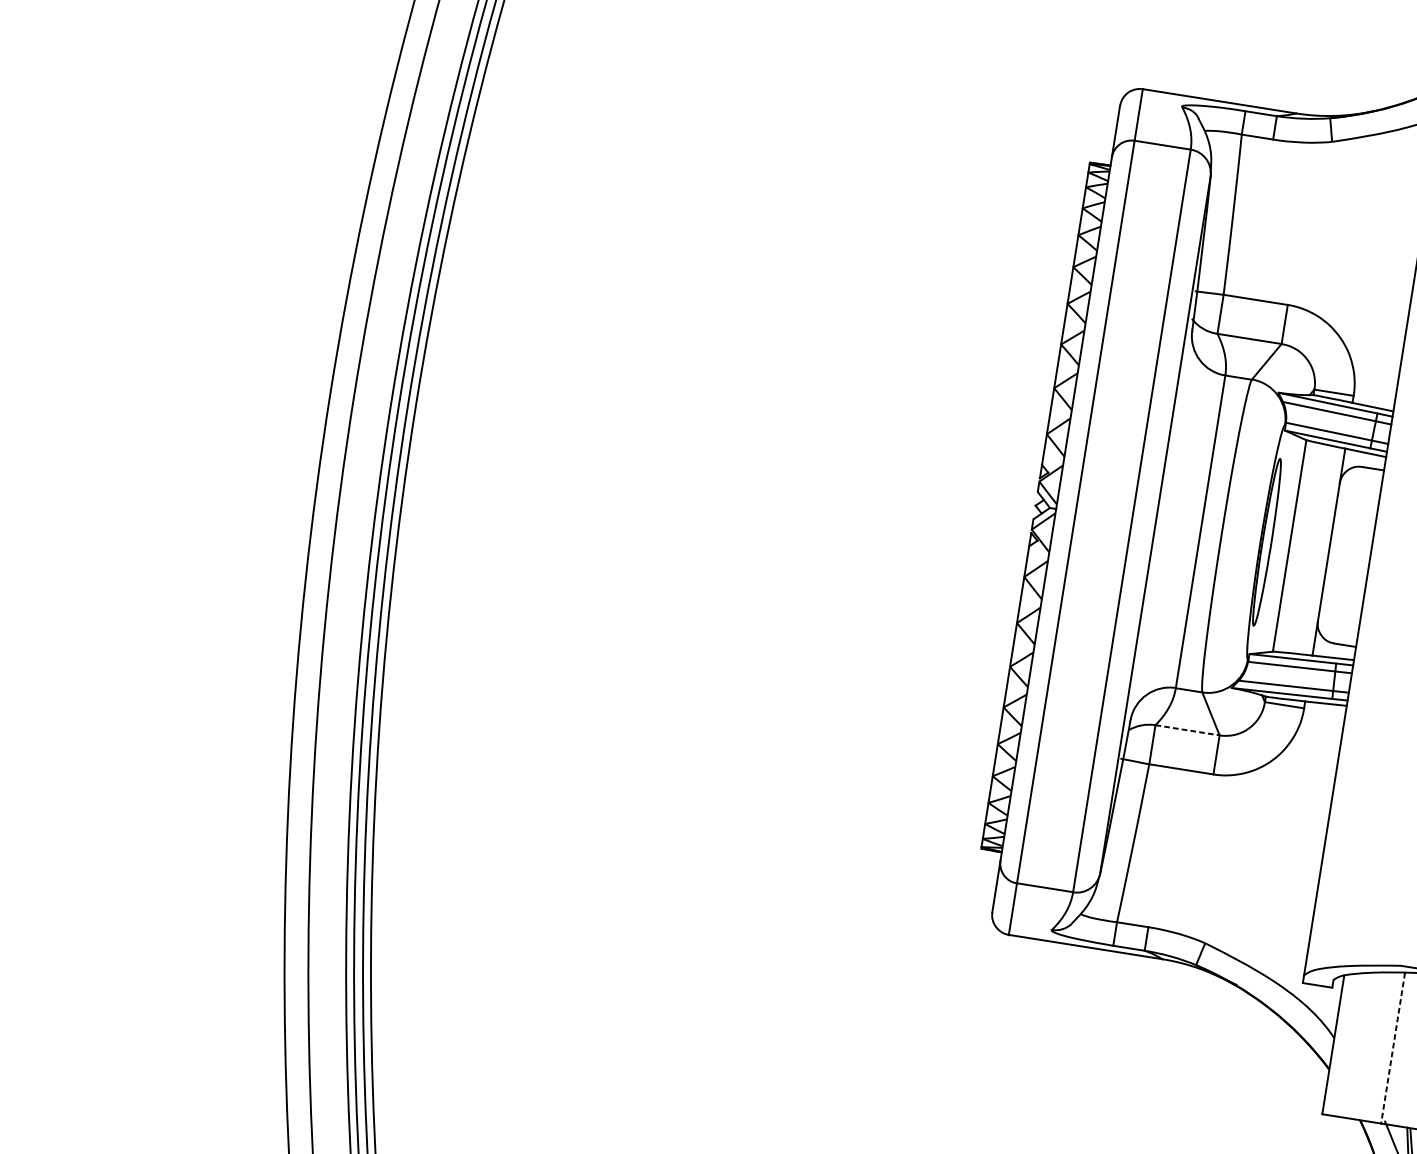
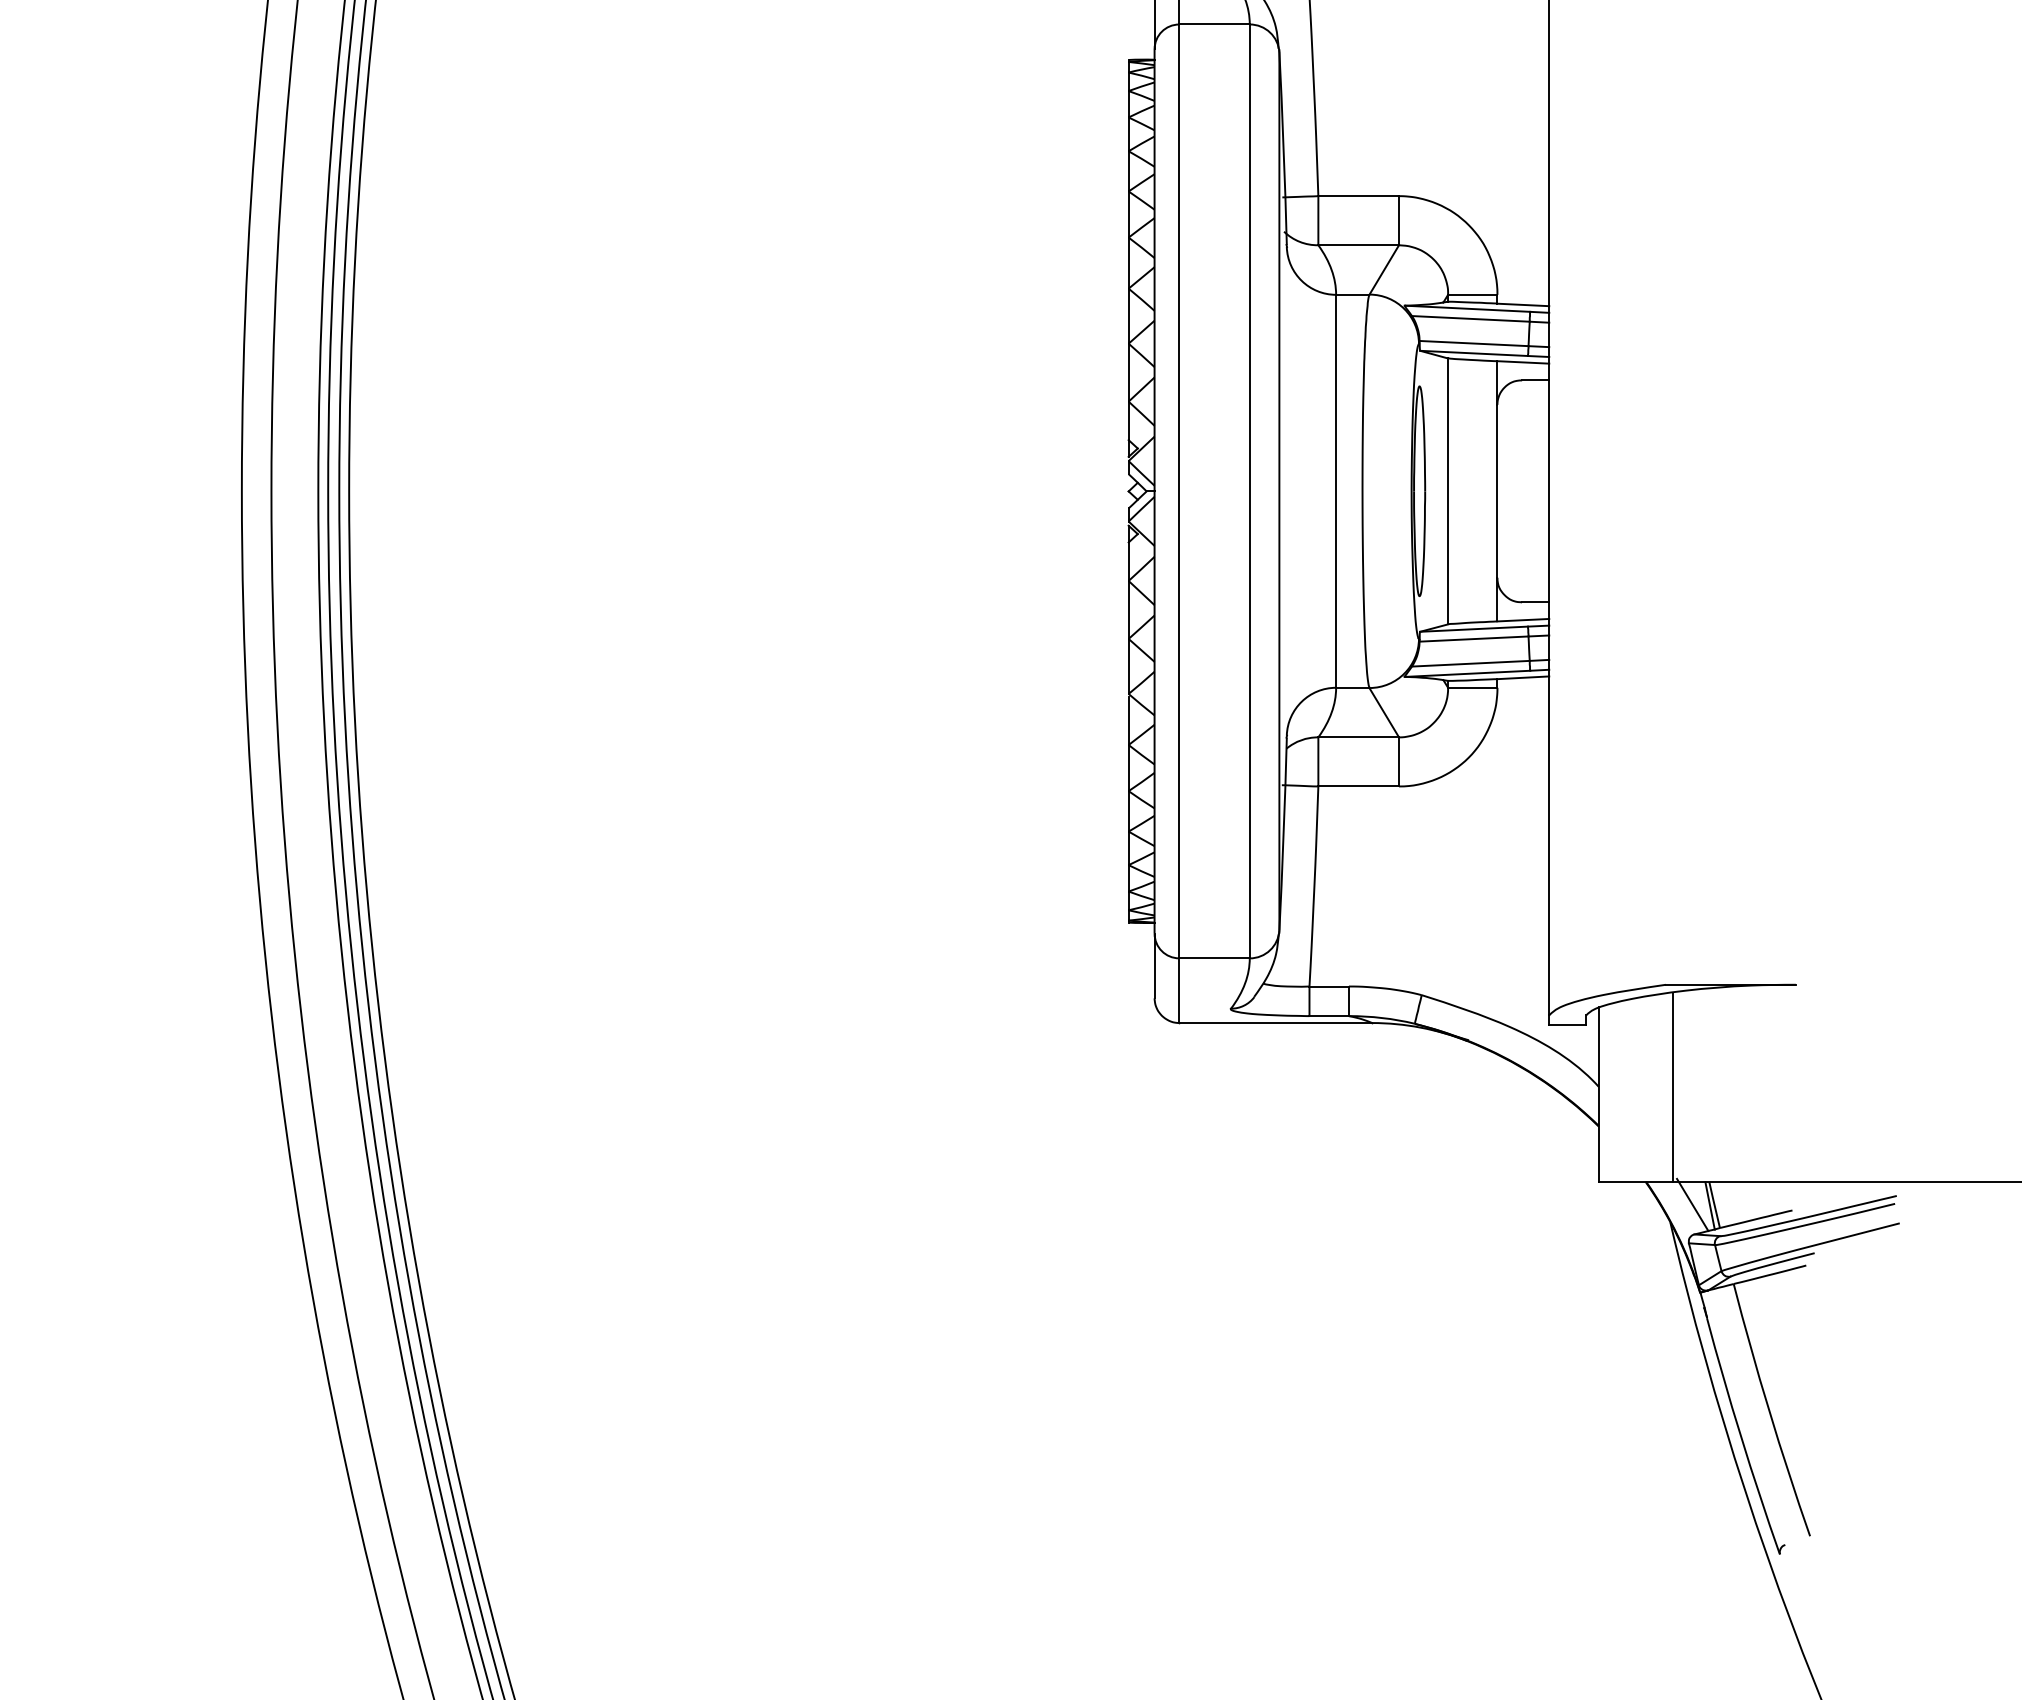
line: (1188, 730) -> (1359, 737), dashed -> solid
line: (1393, 1048) -> (1672, 1087), dashed -> solid

